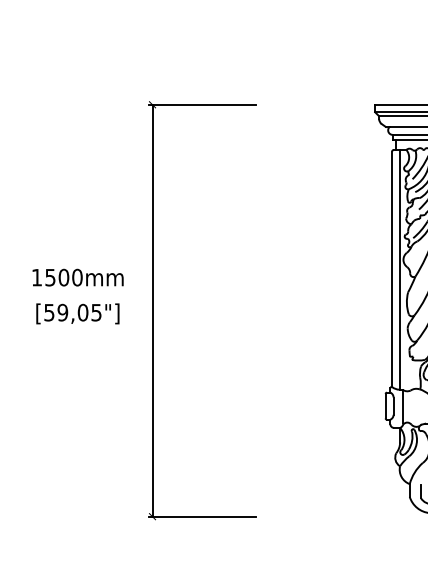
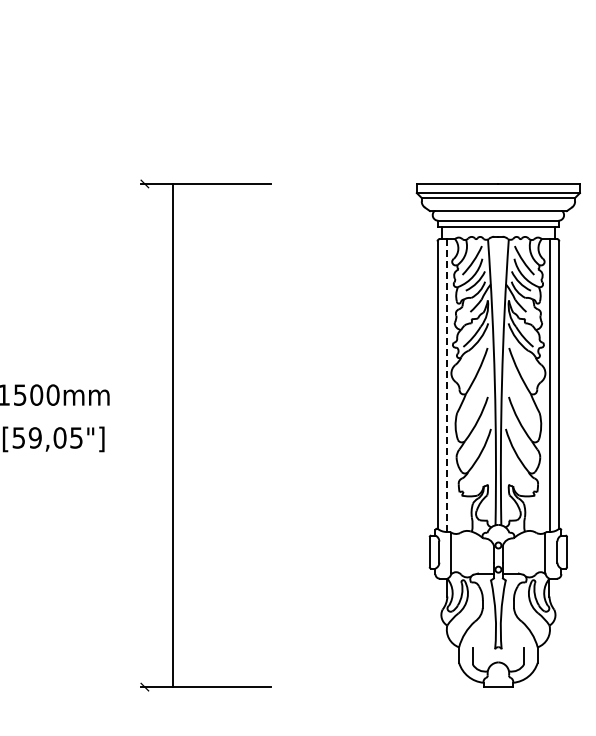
line: (399, 269) -> (446, 385), solid -> dashed
line: (152, 310) -> (172, 435), moved

